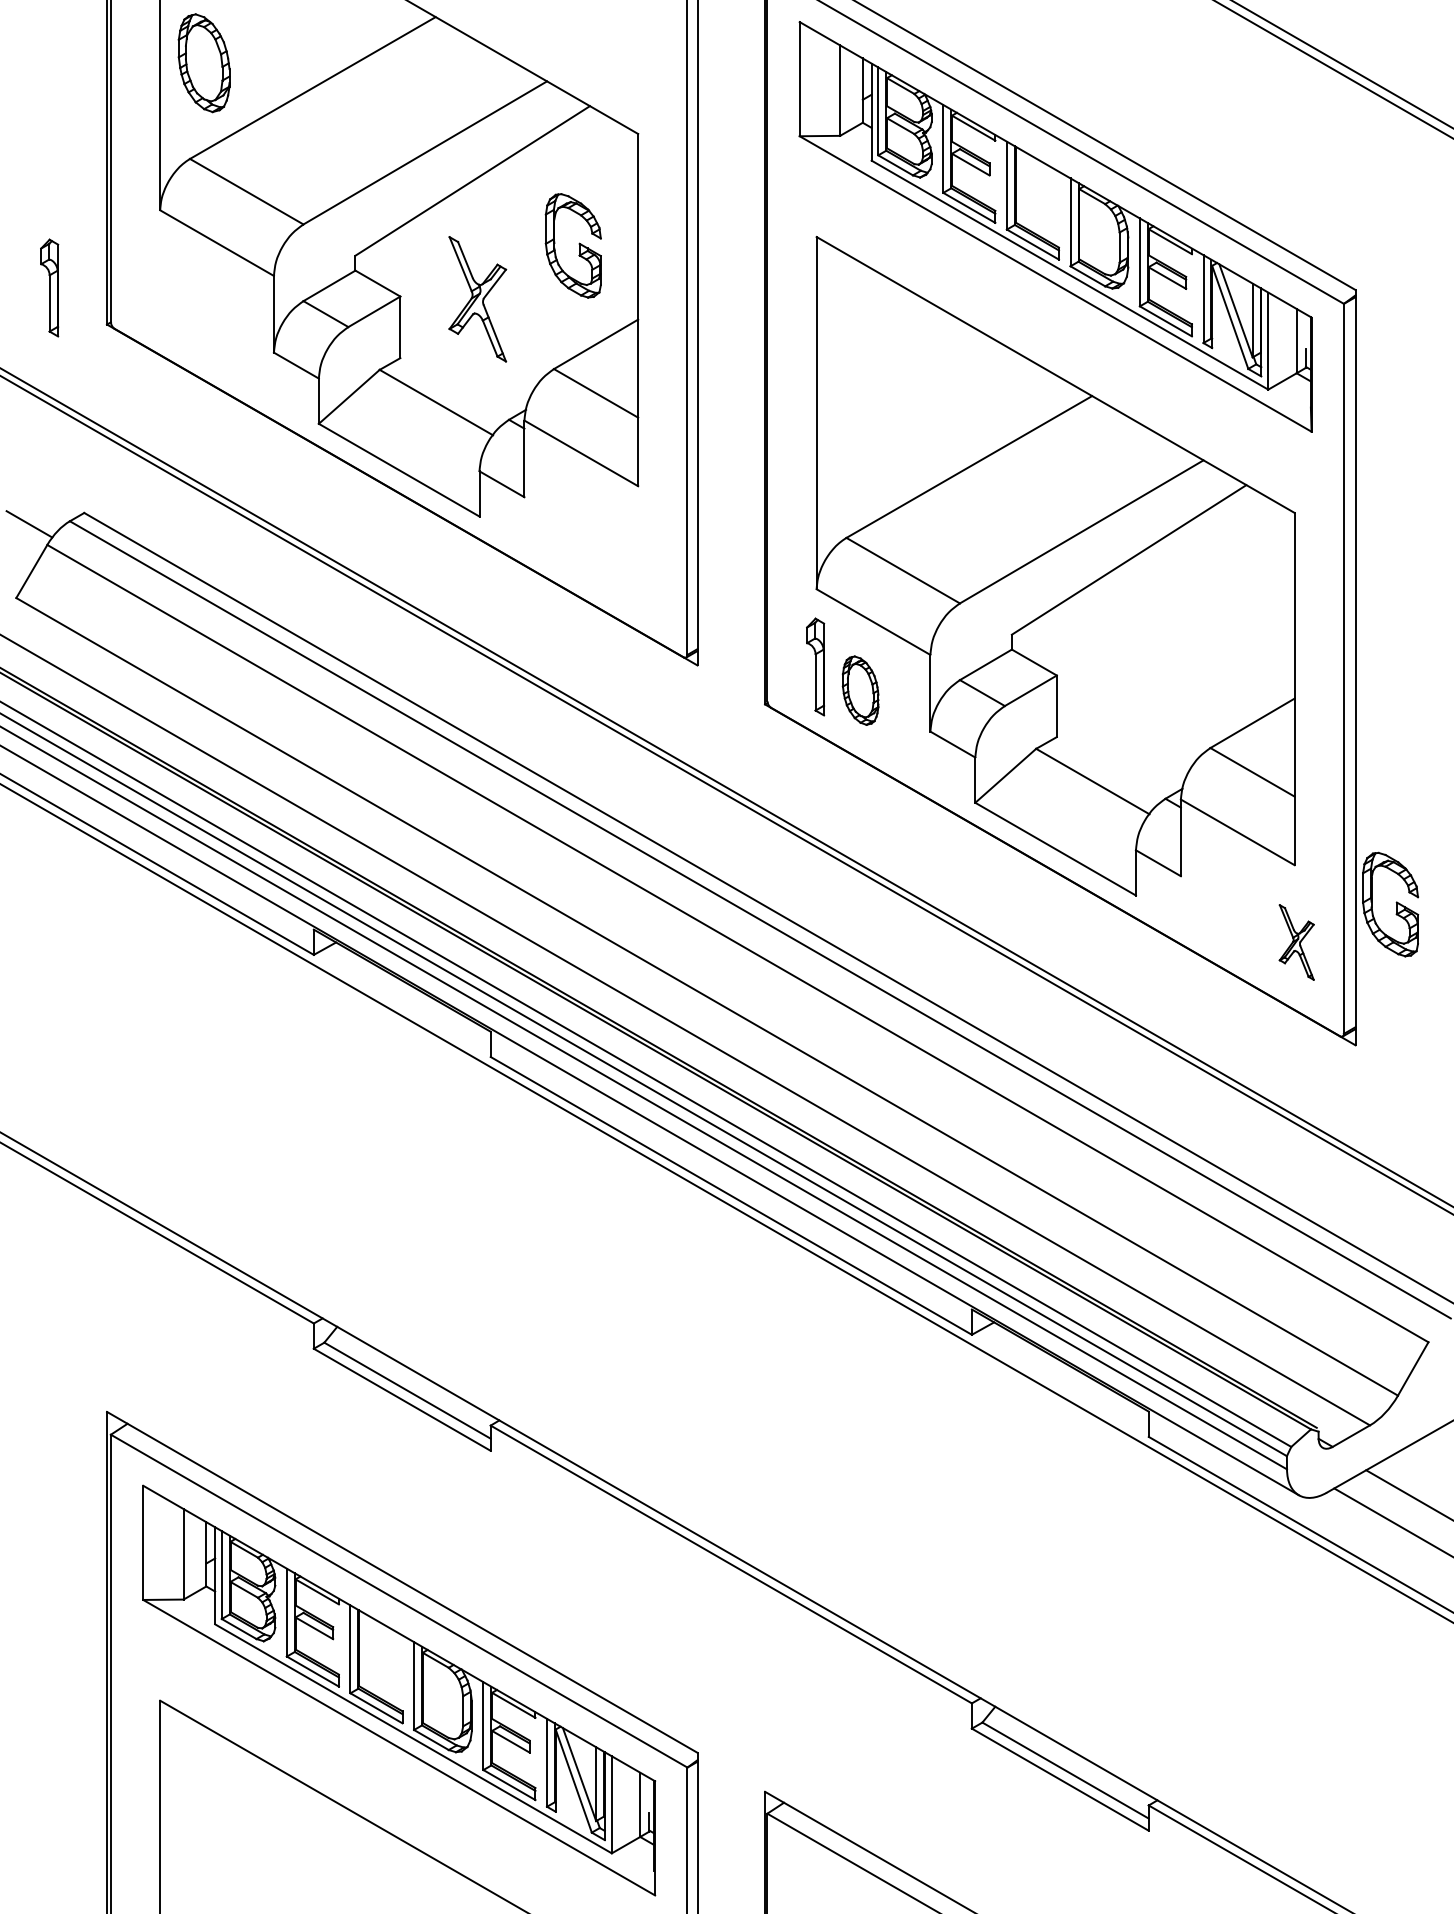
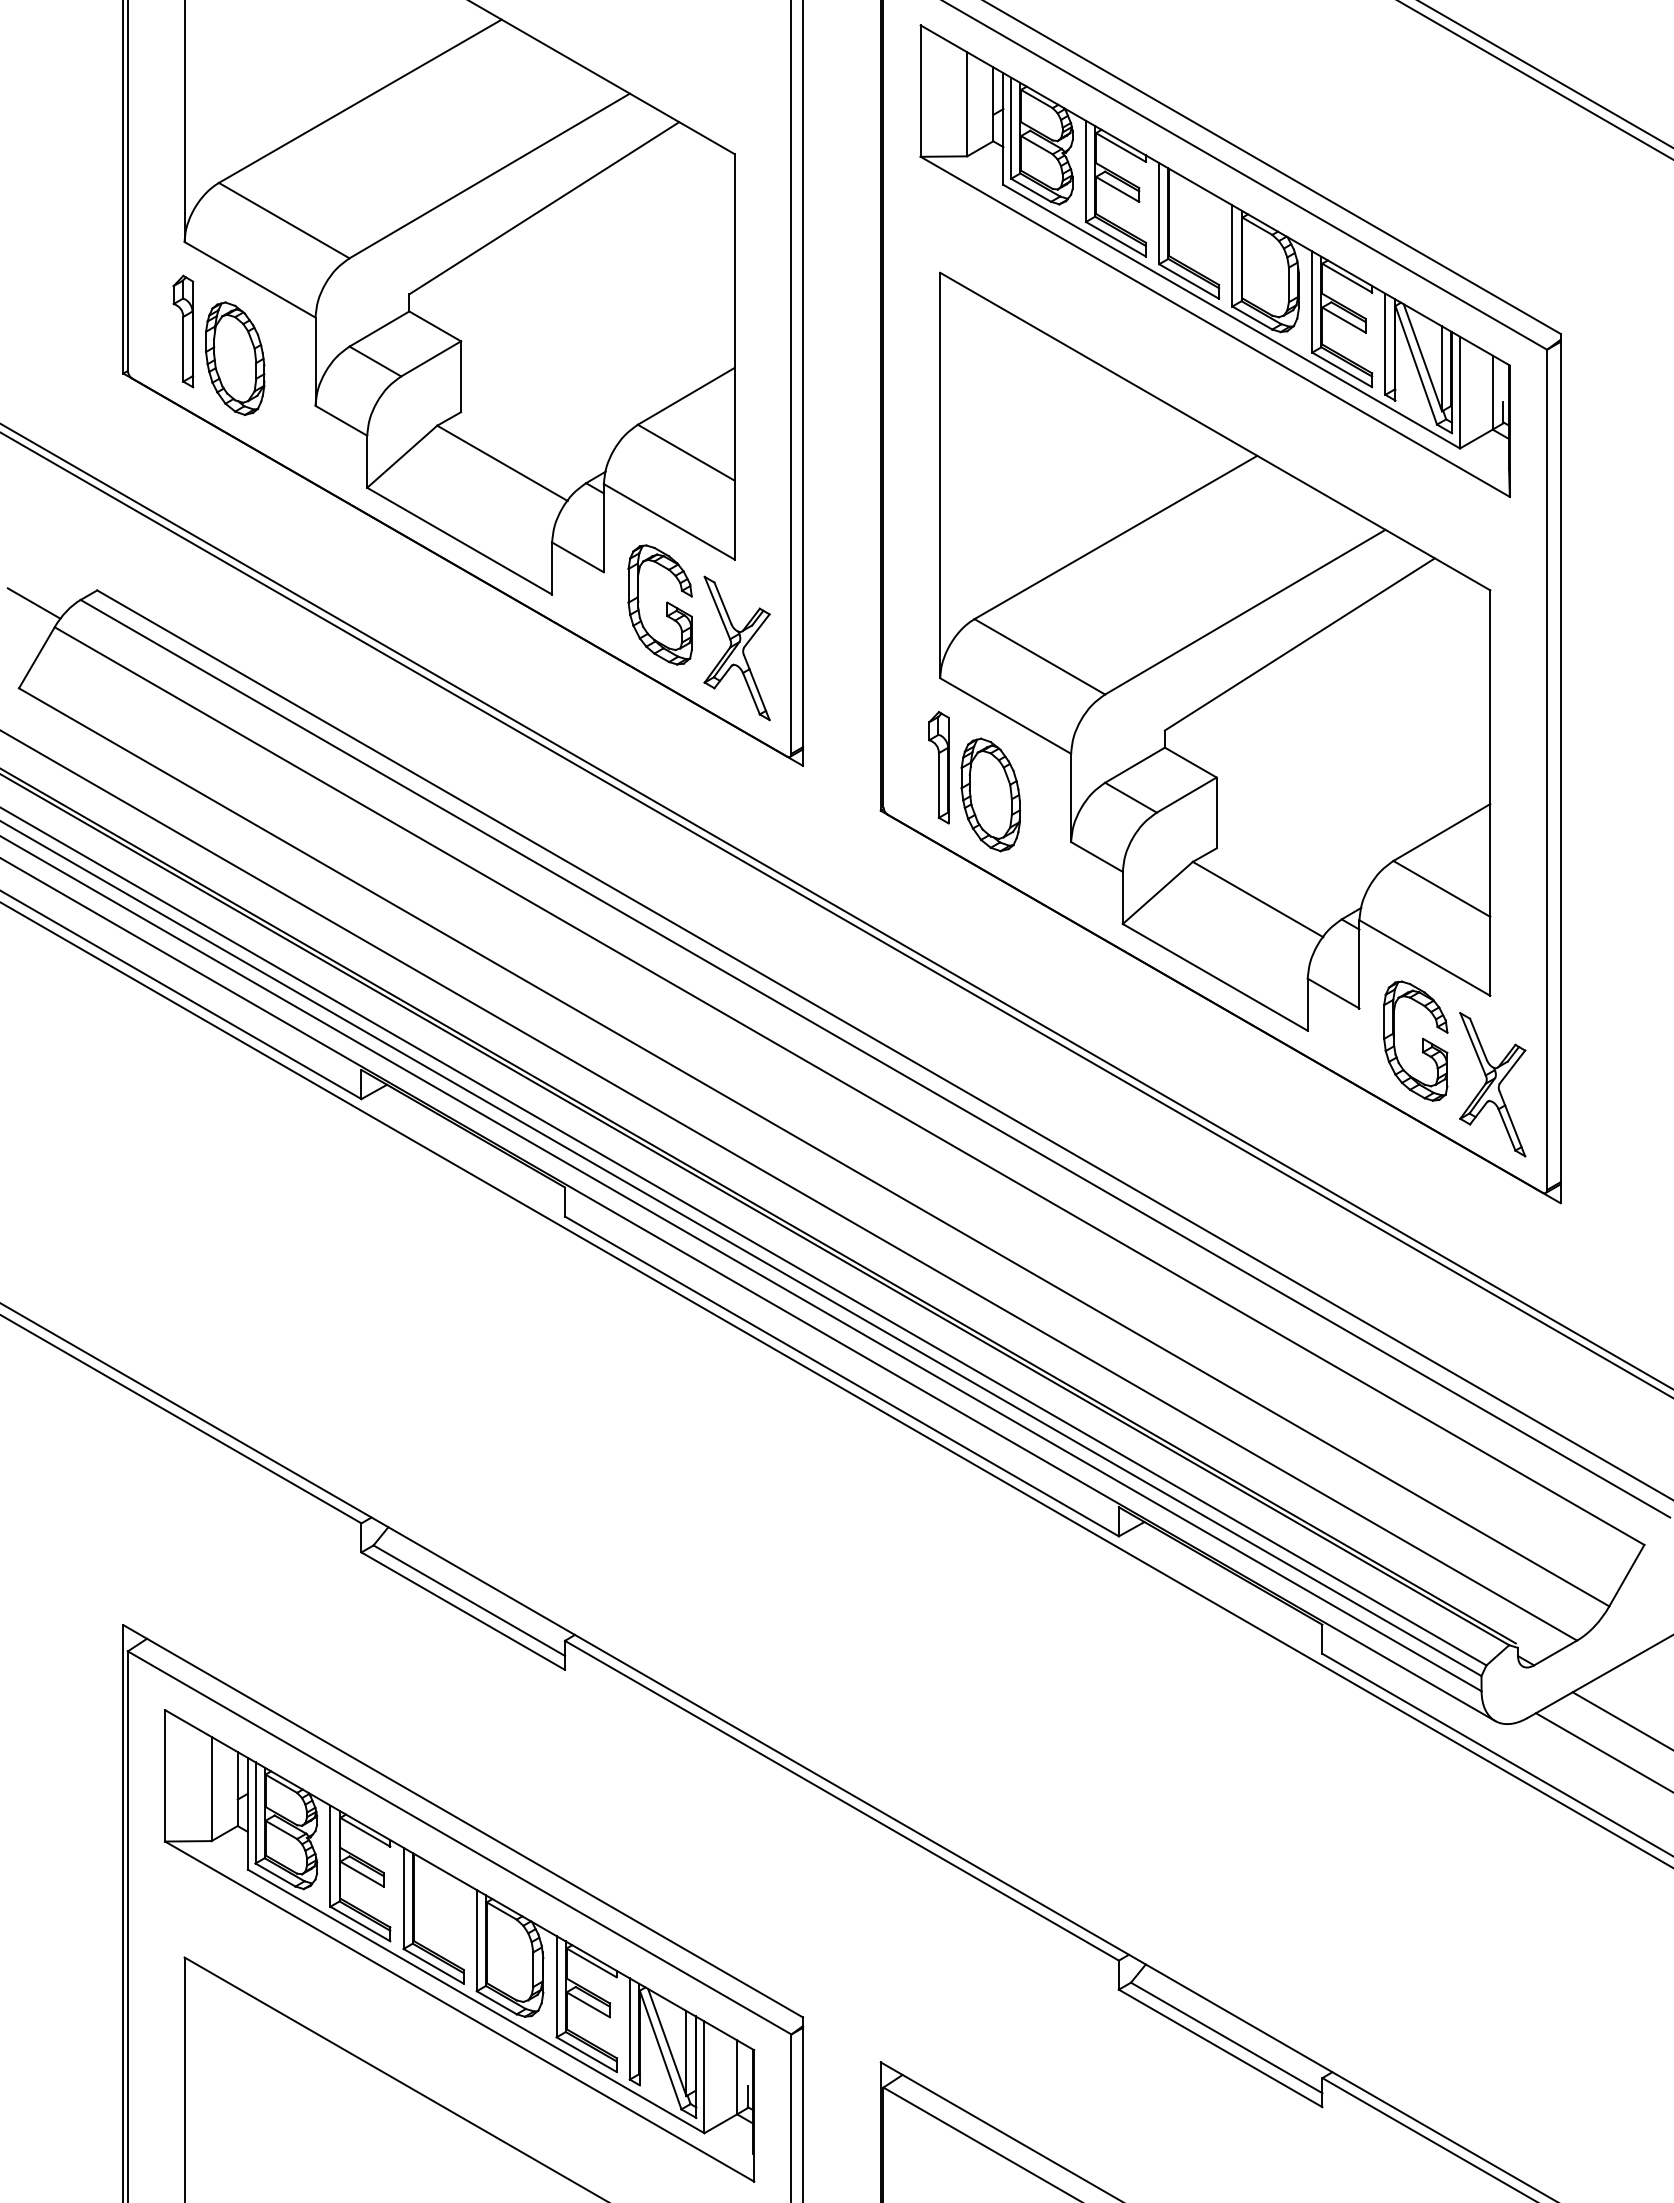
part: (204, 63) -> (235, 358), moved
part: (578, 245) -> (666, 604), moved
part: (49, 288) -> (183, 331), moved
part: (477, 299) -> (736, 648), moved
part: (860, 690) -> (990, 794), size x1.43
part: (1396, 904) -> (1422, 1040), moved
part: (1296, 942) -> (1492, 1084), size x1.67

